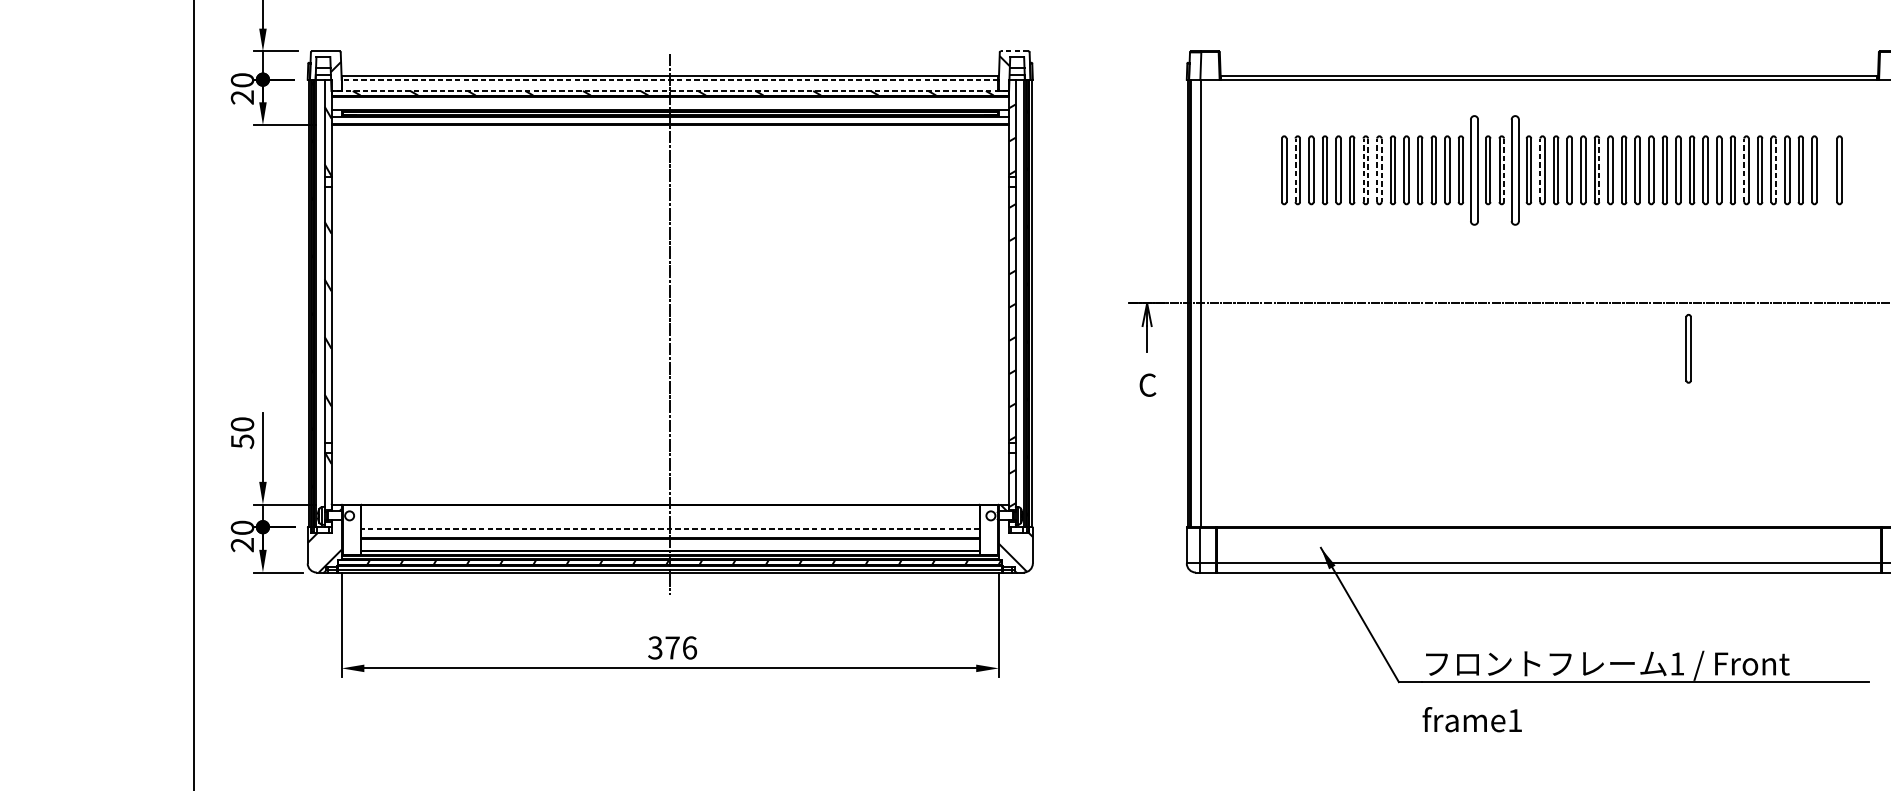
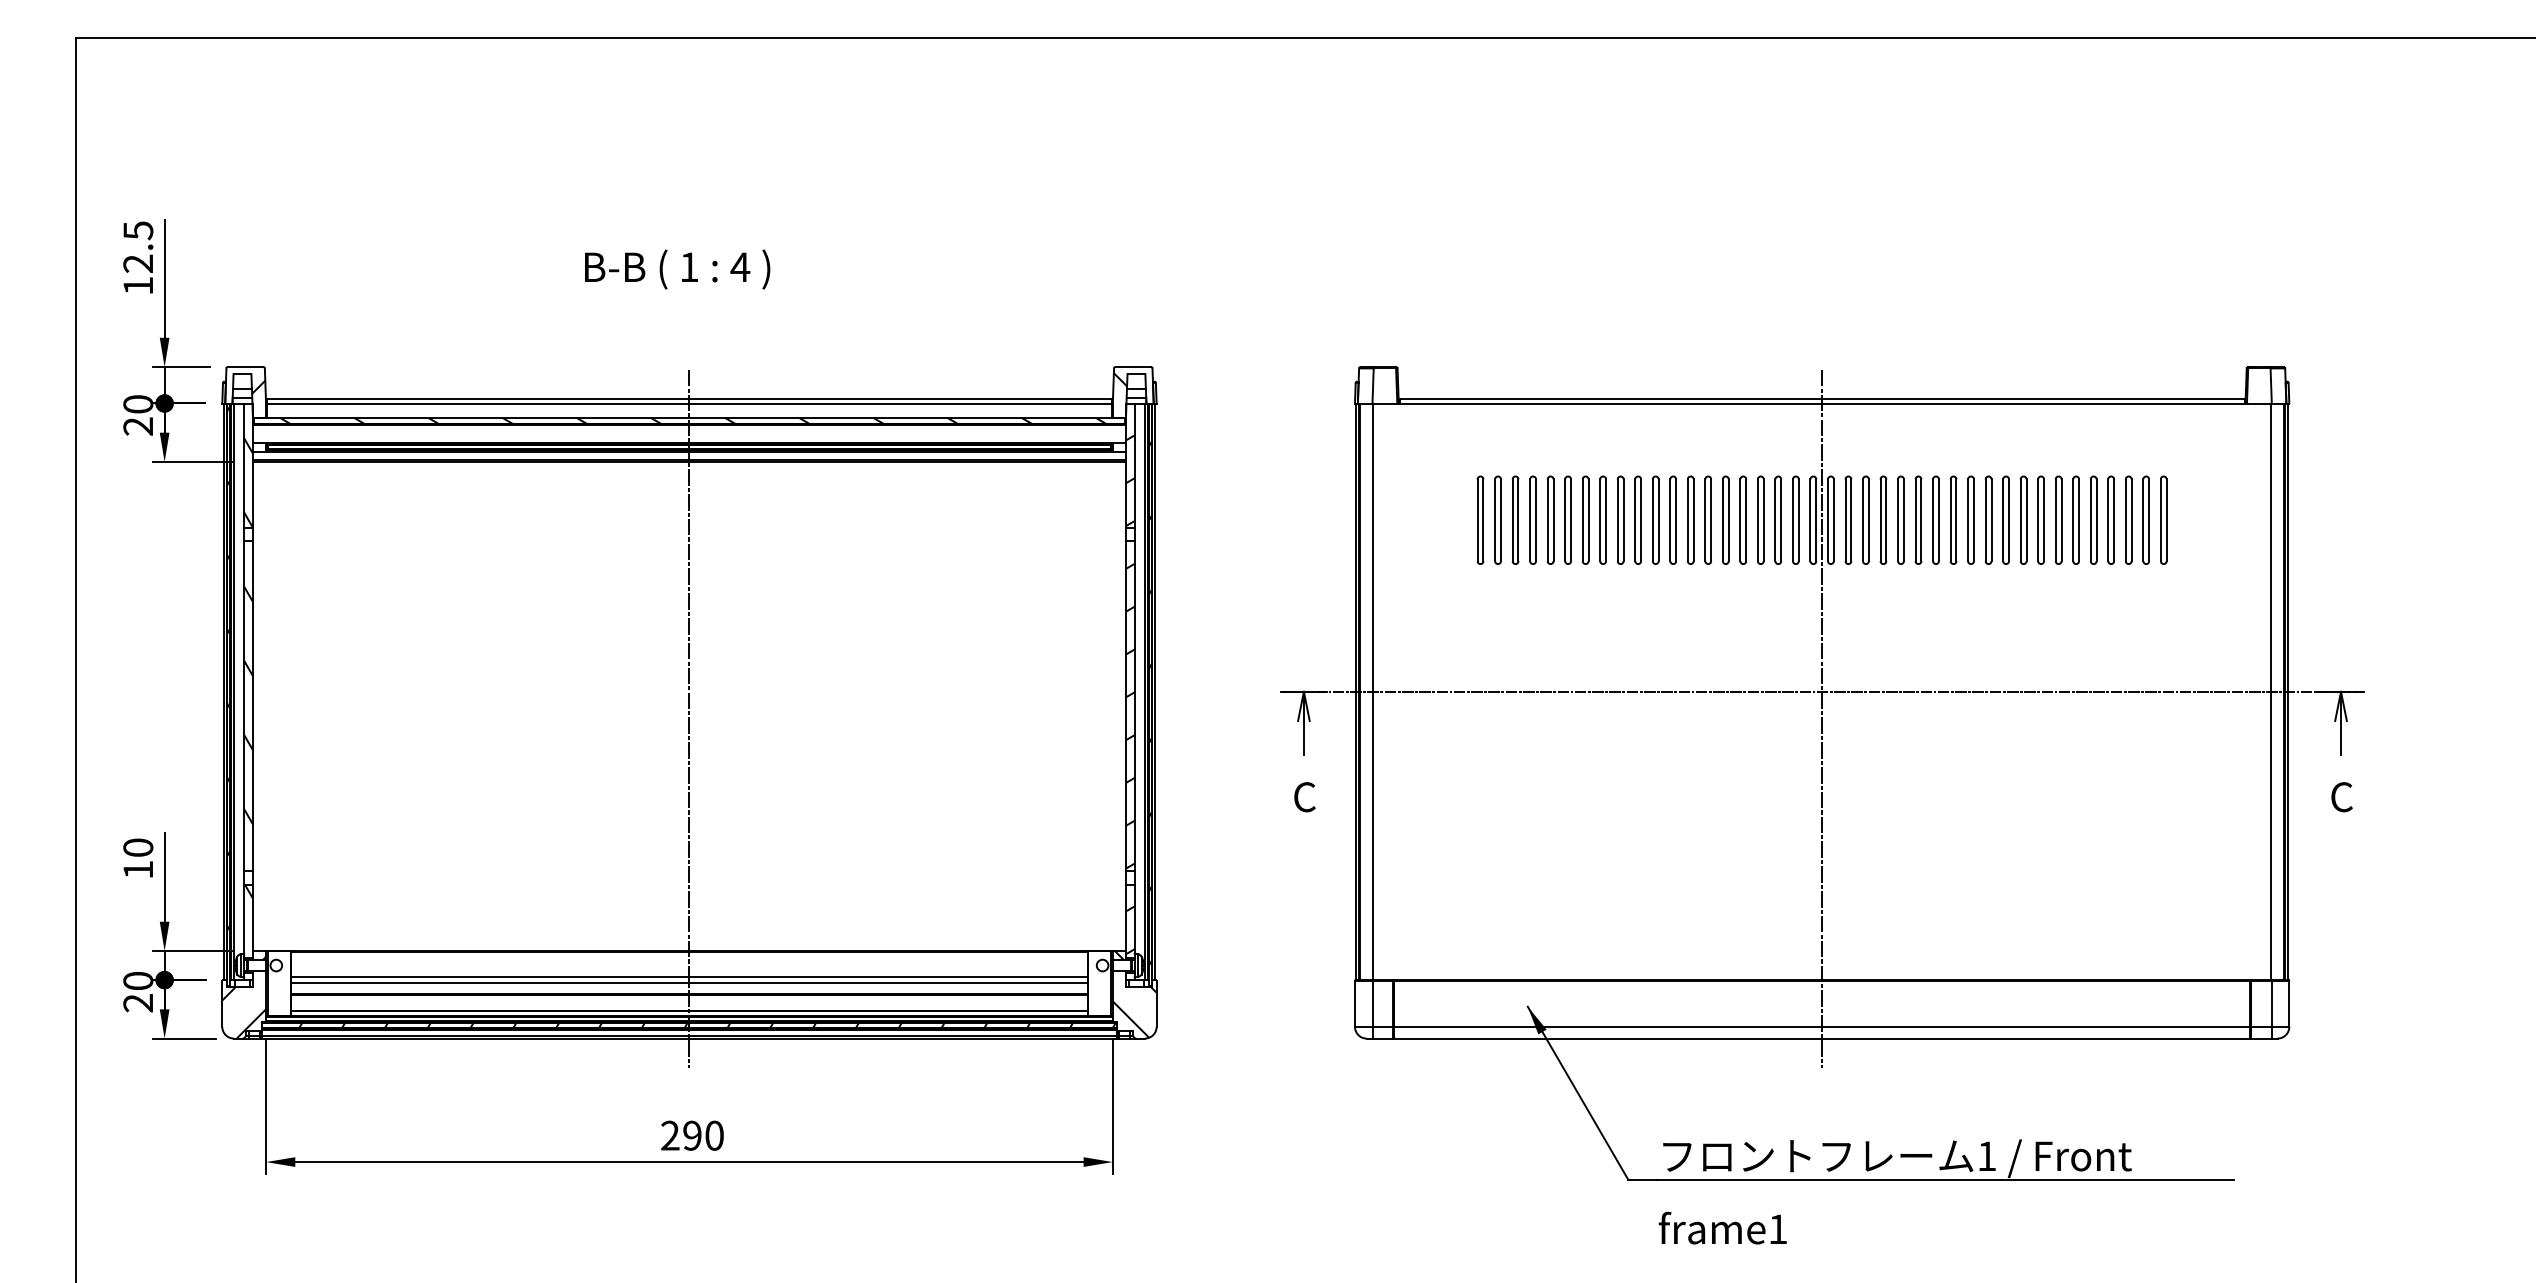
line: (1014, 51) -> (1133, 367), dashed -> solid
line: (670, 79) -> (689, 403), dashed -> solid
line: (670, 91) -> (689, 418), dashed -> solid
part: (1474, 169) -> (1725, 519), size x0.62
part: (1515, 169) -> (1778, 519), size x0.62
part: (1839, 169) -> (2195, 519), removed
line: (1295, 170) -> (1495, 520), dashed -> solid
line: (1363, 170) -> (1582, 520), dashed -> solid
line: (1368, 170) -> (1588, 520), dashed -> solid
line: (1377, 170) -> (1600, 520), dashed -> solid
line: (1381, 170) -> (1606, 520), dashed -> solid
line: (1503, 170) -> (1763, 520), dashed -> solid
line: (1540, 170) -> (1810, 520), dashed -> solid
line: (1599, 170) -> (1886, 520), dashed -> solid
line: (1744, 170) -> (2073, 520), dashed -> solid
line: (1776, 170) -> (2114, 520), dashed -> solid
line: (1549, 324) -> (1822, 718), added
part: (1688, 348) -> (2001, 749), removed
text: (242, 441) -> (138, 869), 50 -> 10
line: (670, 525) -> (689, 977), added
line: (670, 529) -> (689, 983), dashed -> solid
text: (671, 647) -> (691, 1135), 376 -> 290

